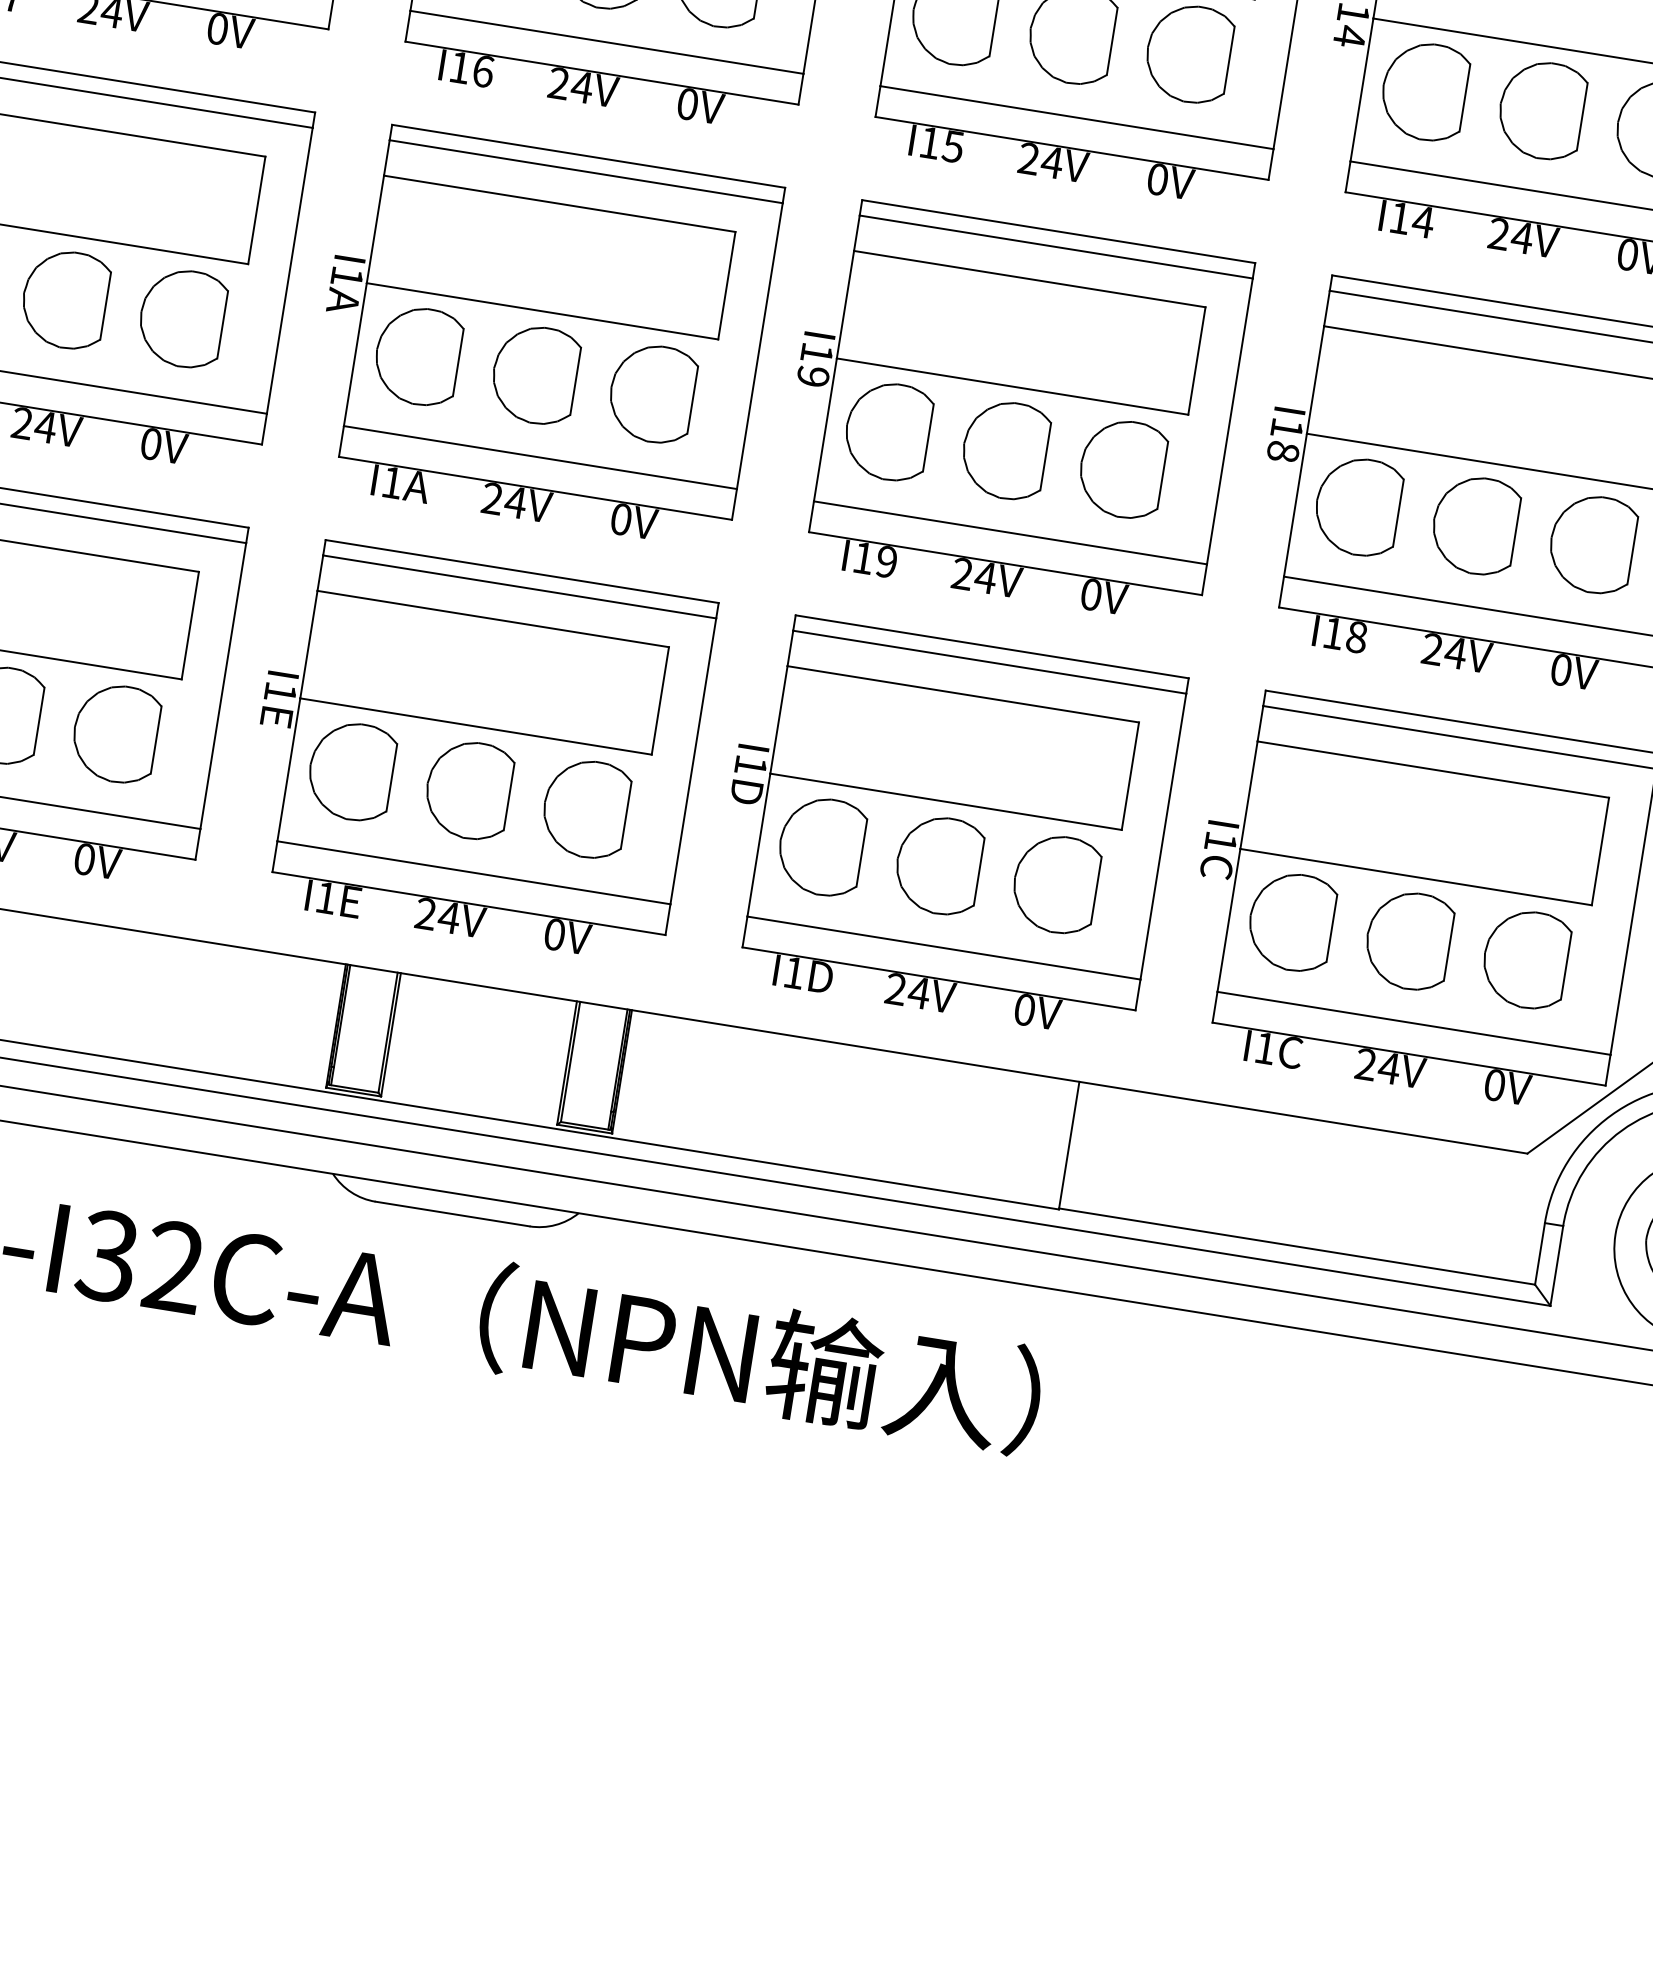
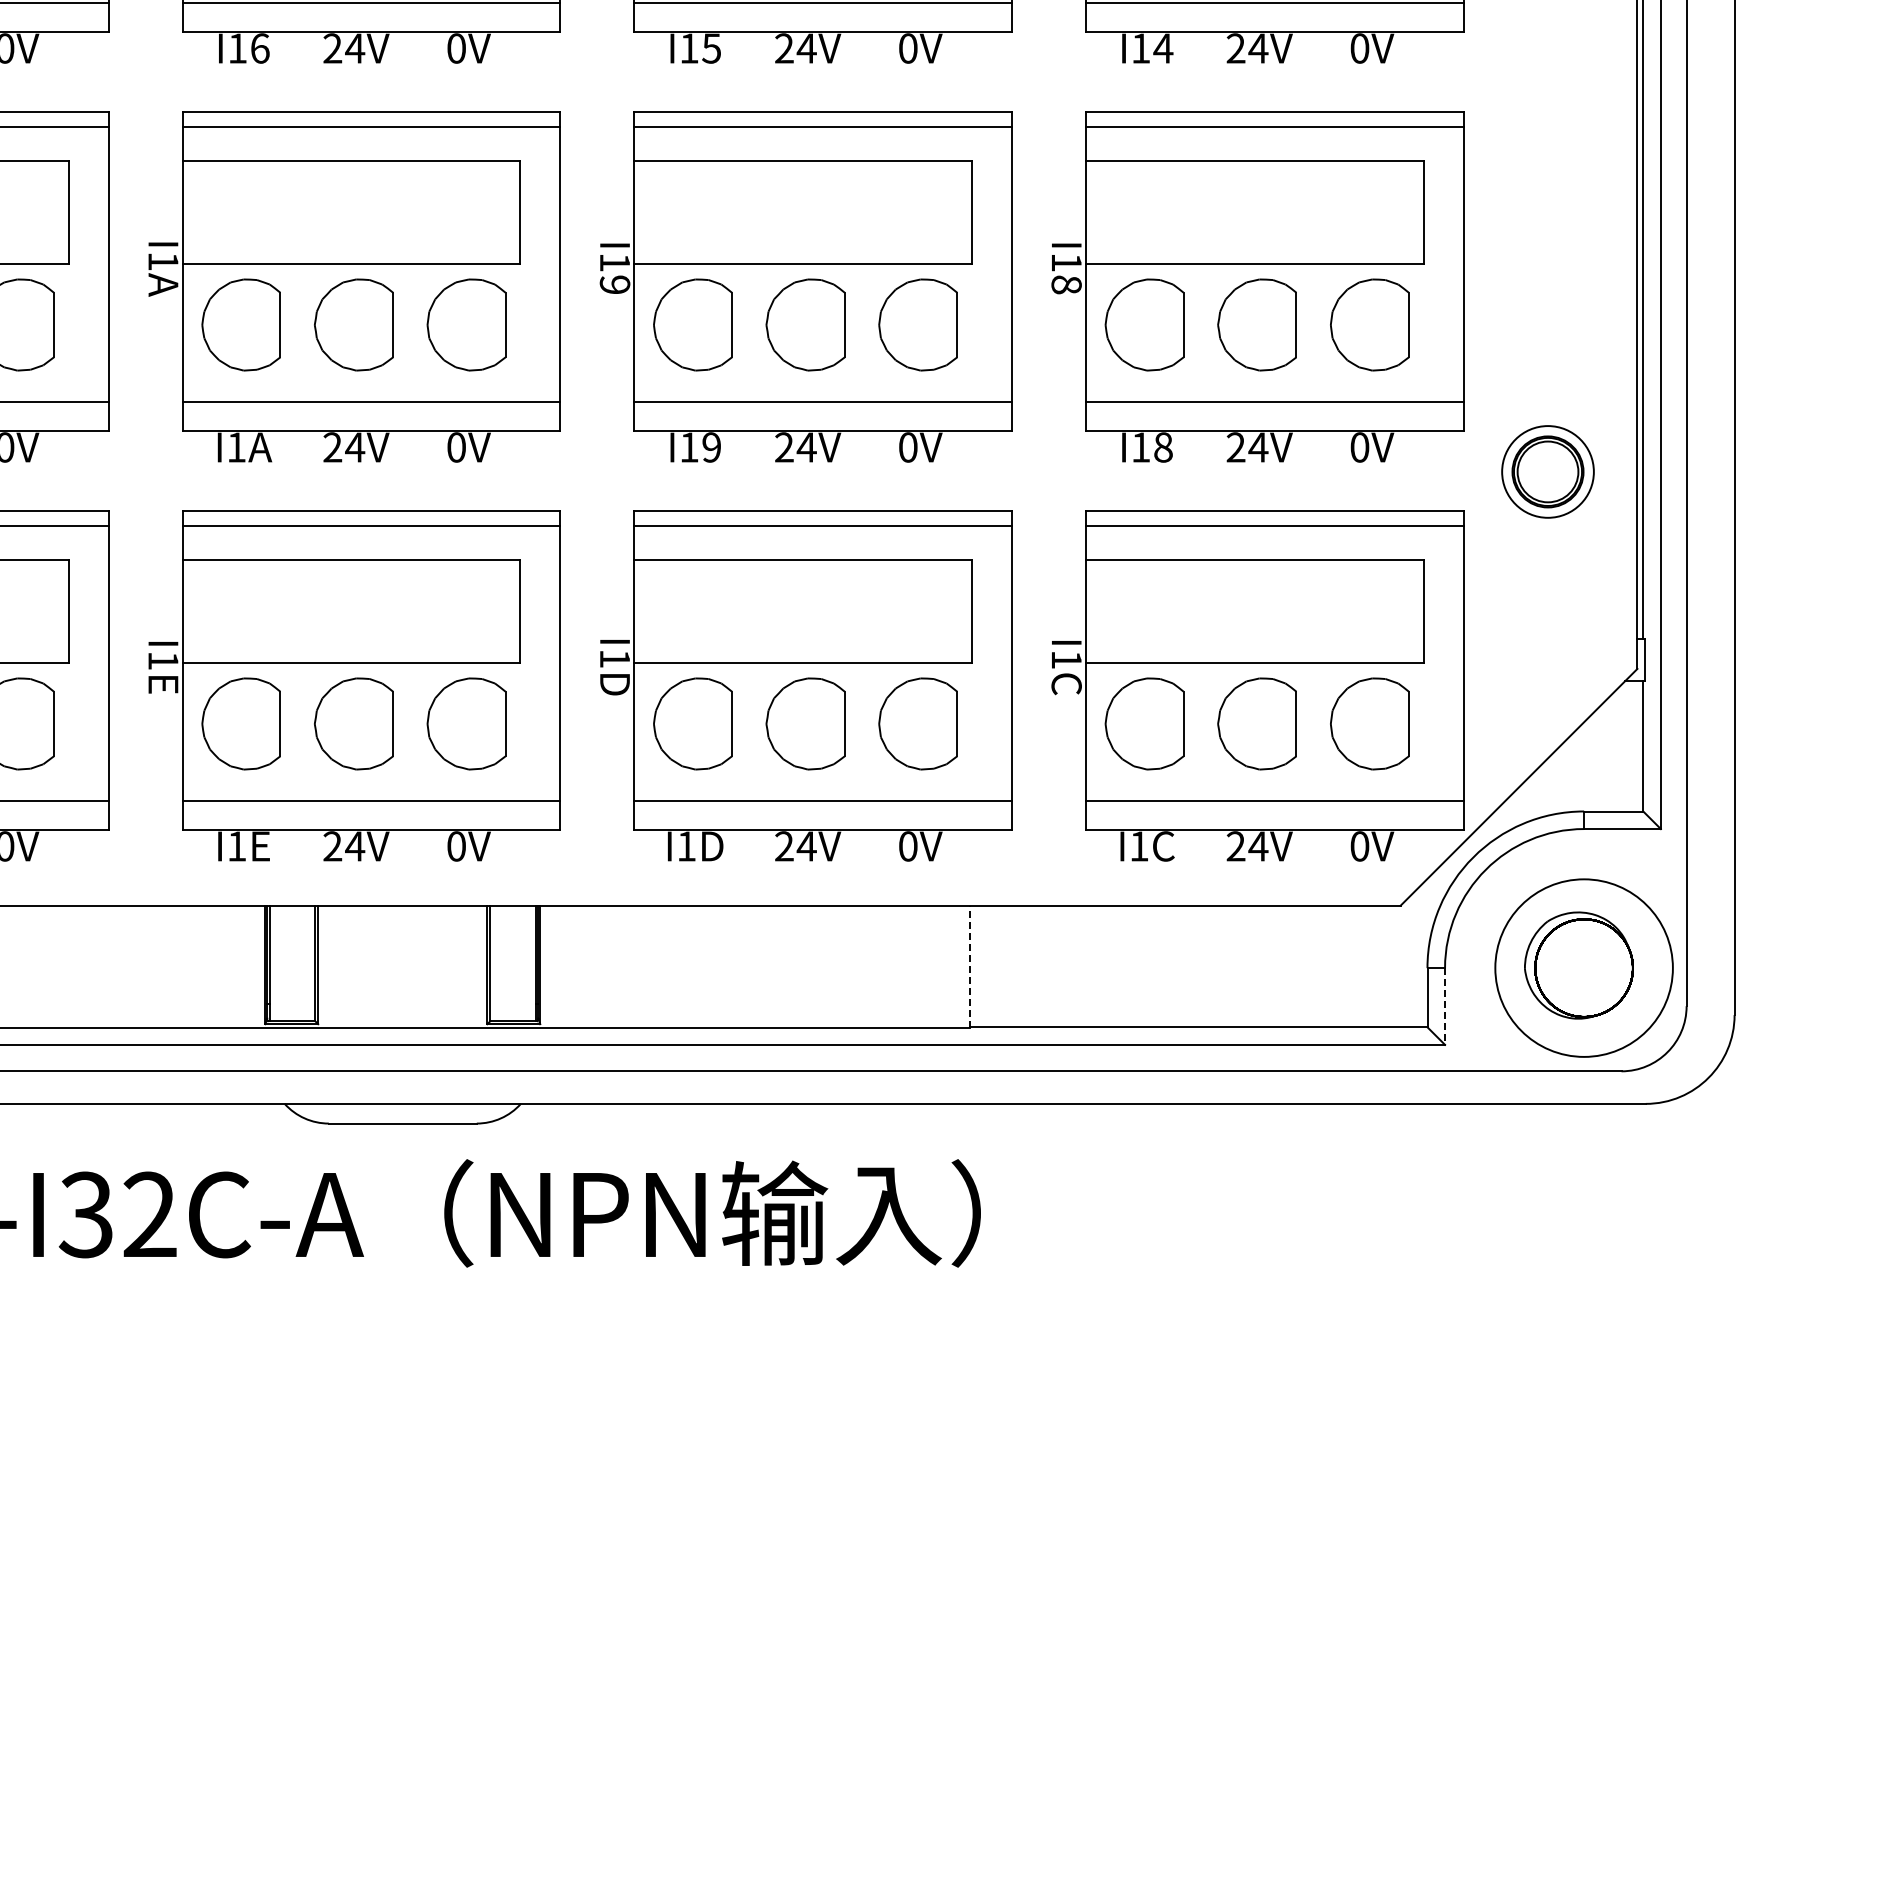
line: (1069, 1145) -> (970, 966), solid -> dashed
line: (1557, 1267) -> (1445, 1007), solid -> dashed

